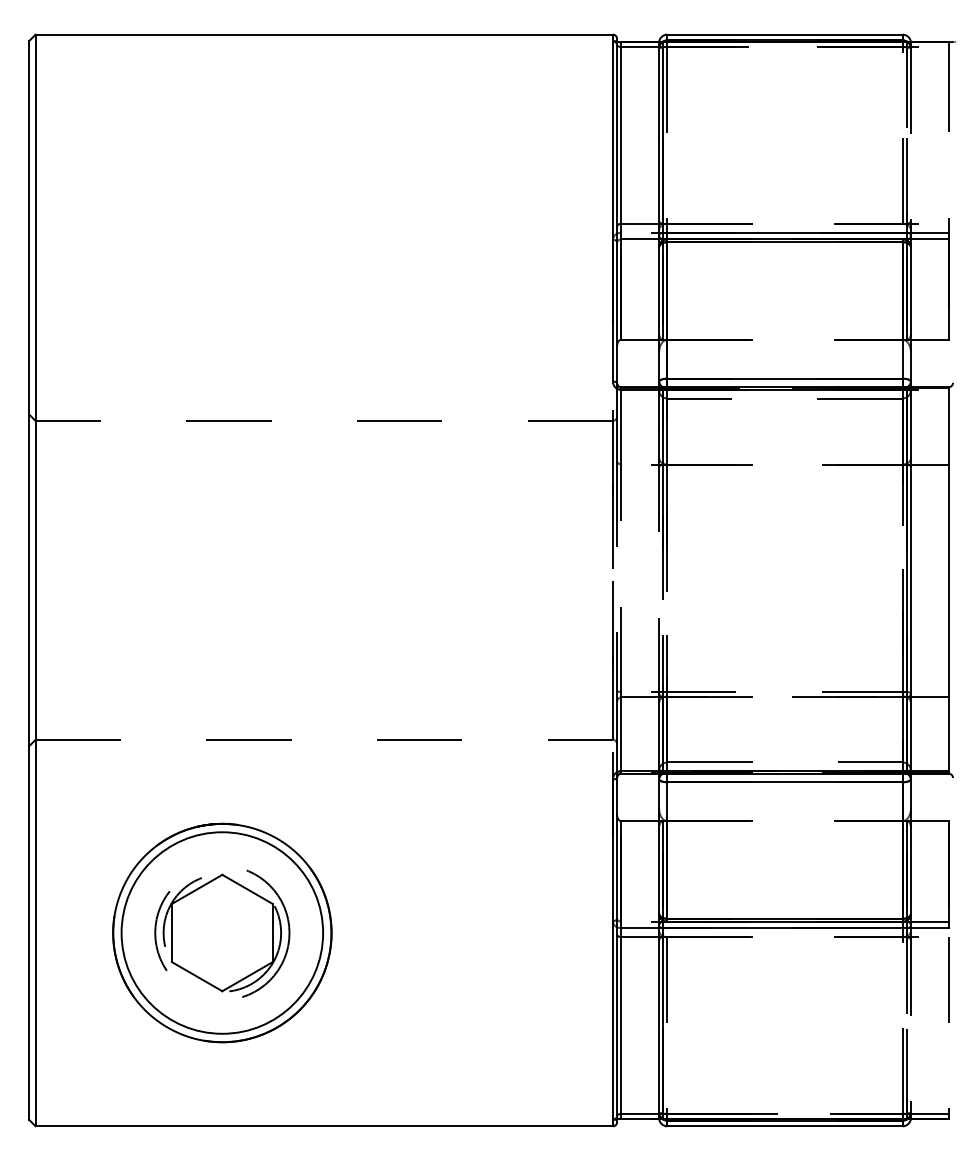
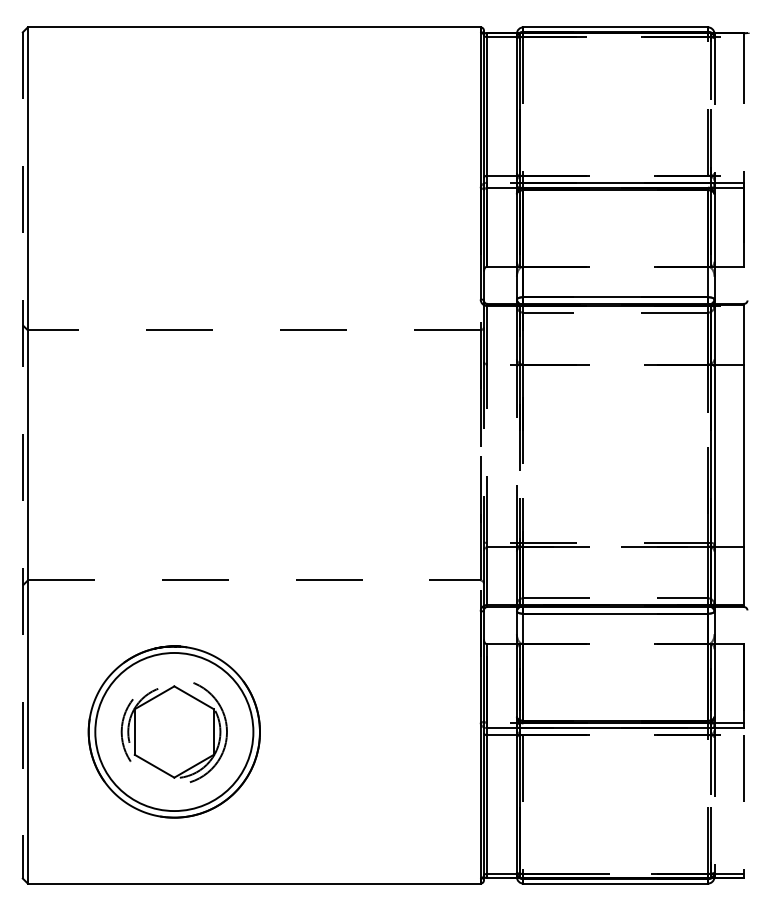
line: (28, 580) -> (22, 455), solid -> dashed

